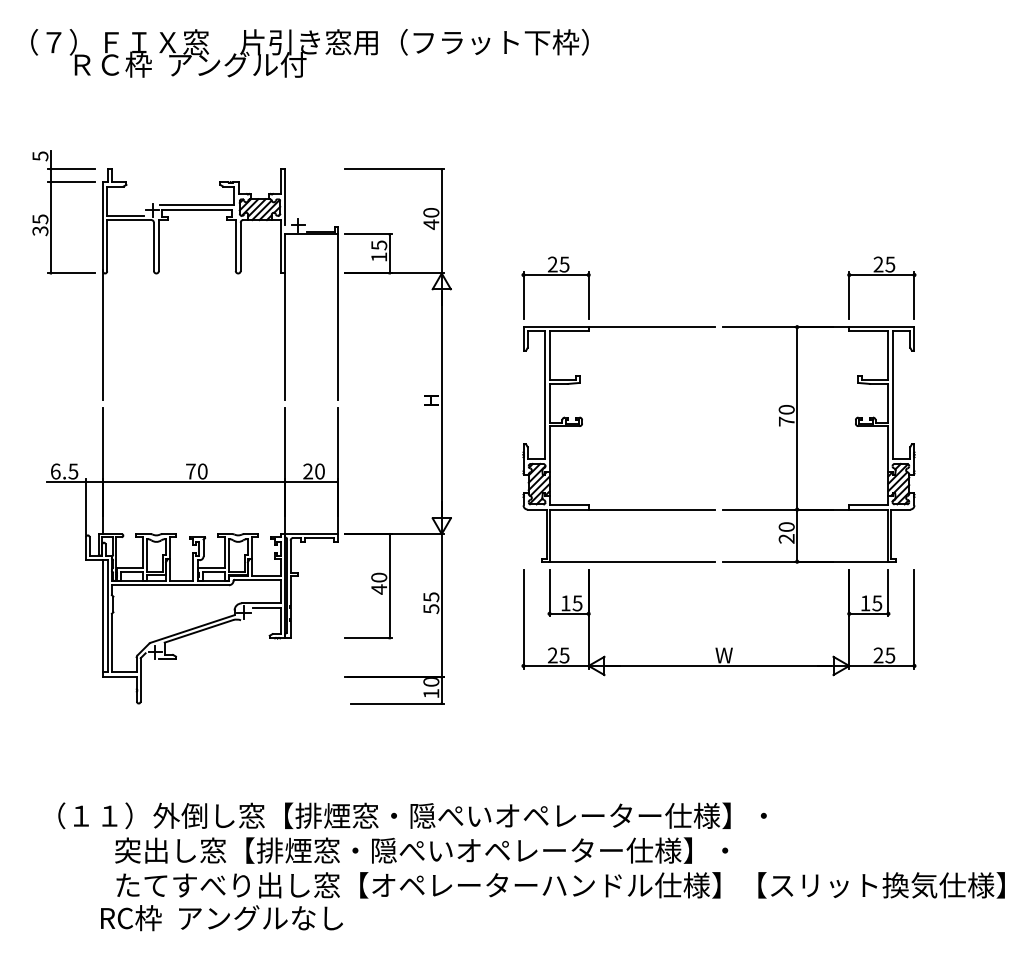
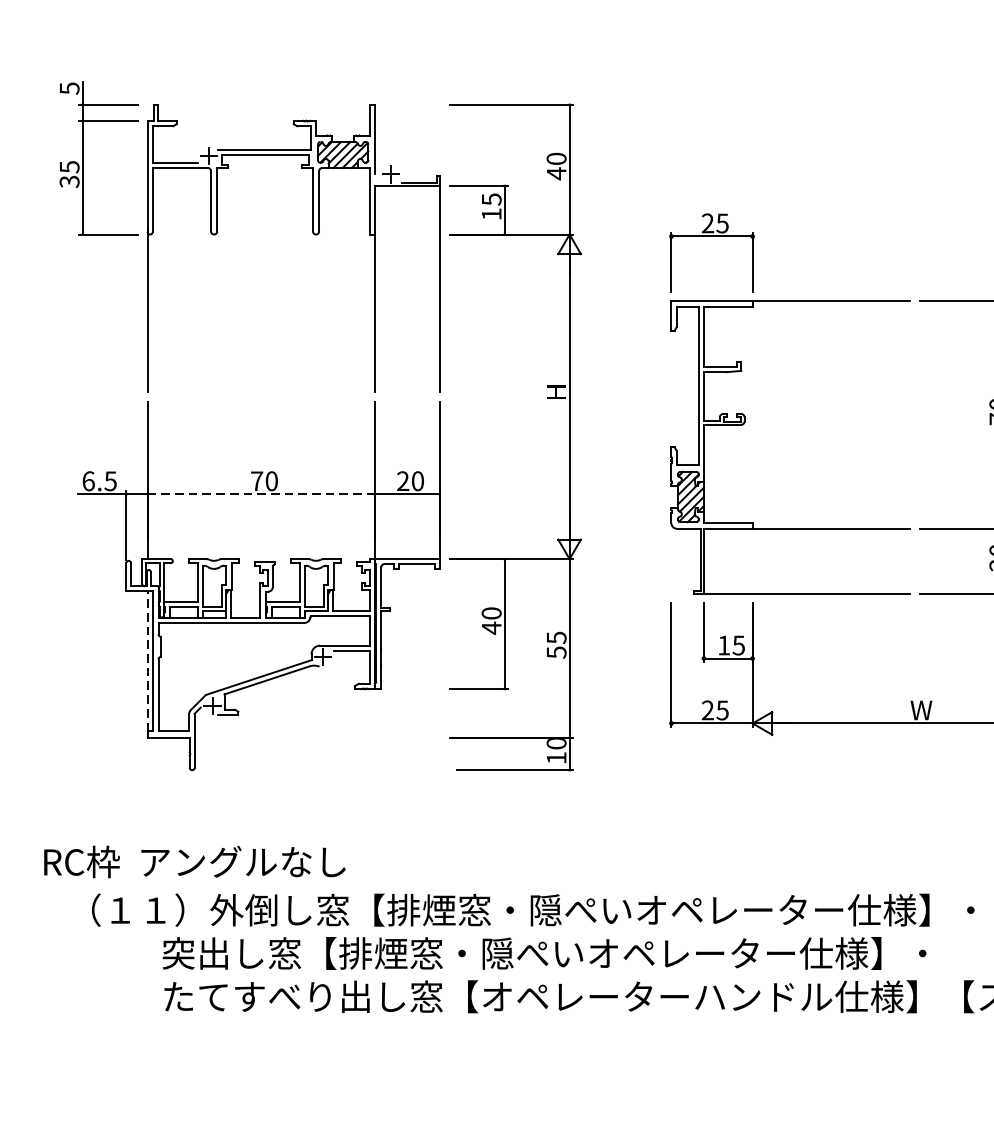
line: (194, 481) -> (261, 493), solid -> dashed
line: (102, 615) -> (146, 660), solid -> dashed
text: (221, 918) -> (194, 862), moved

